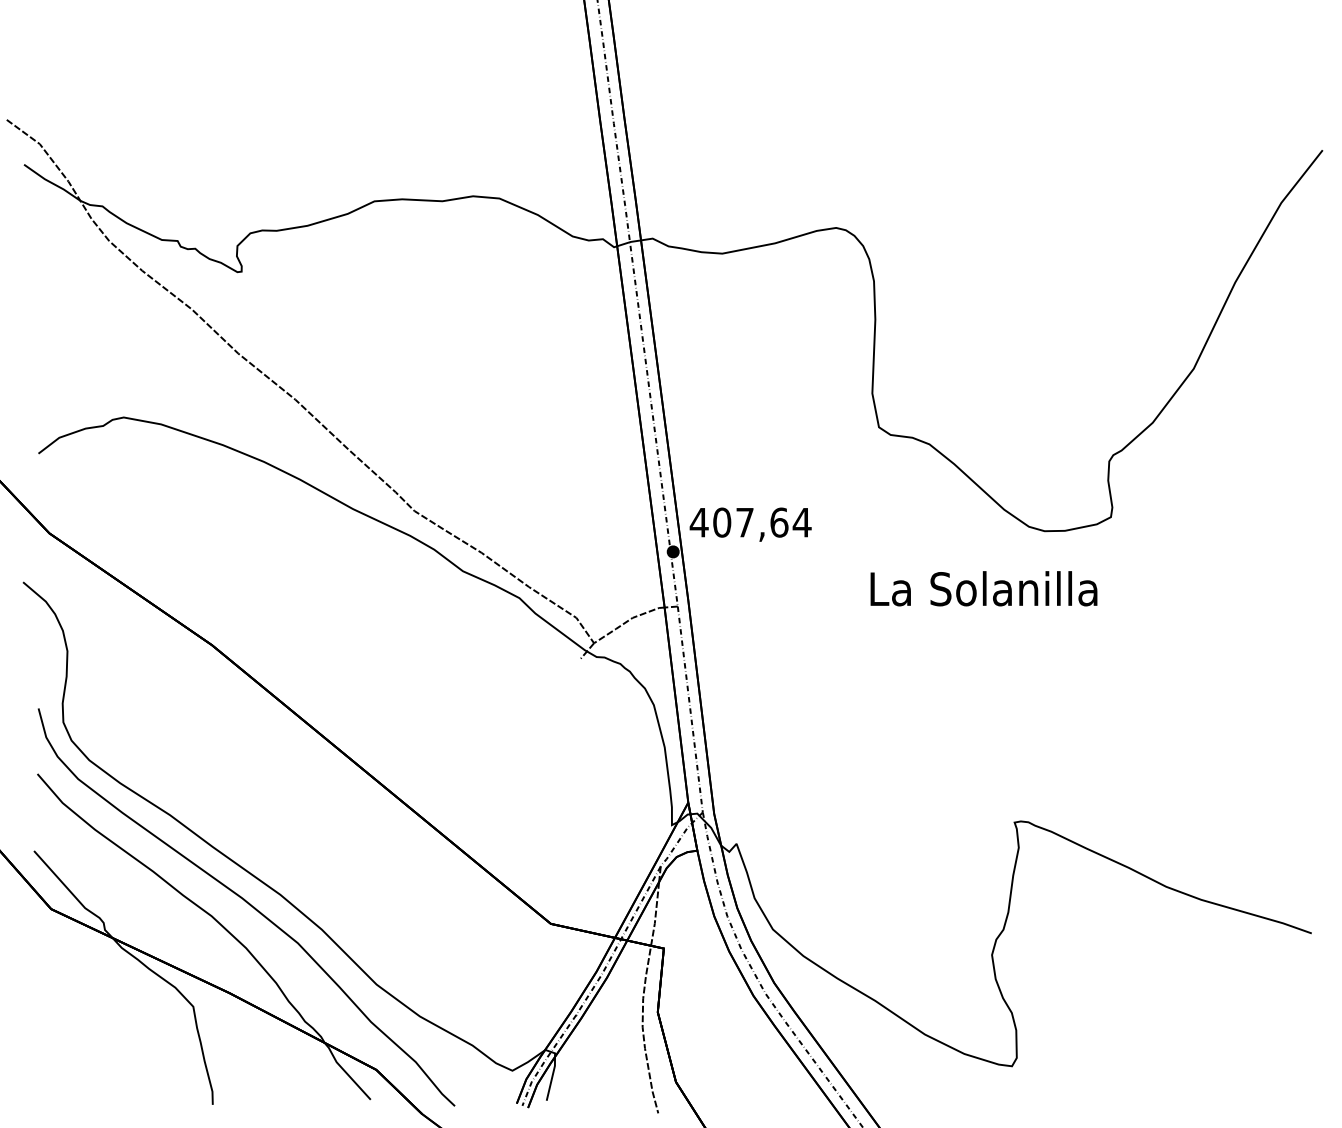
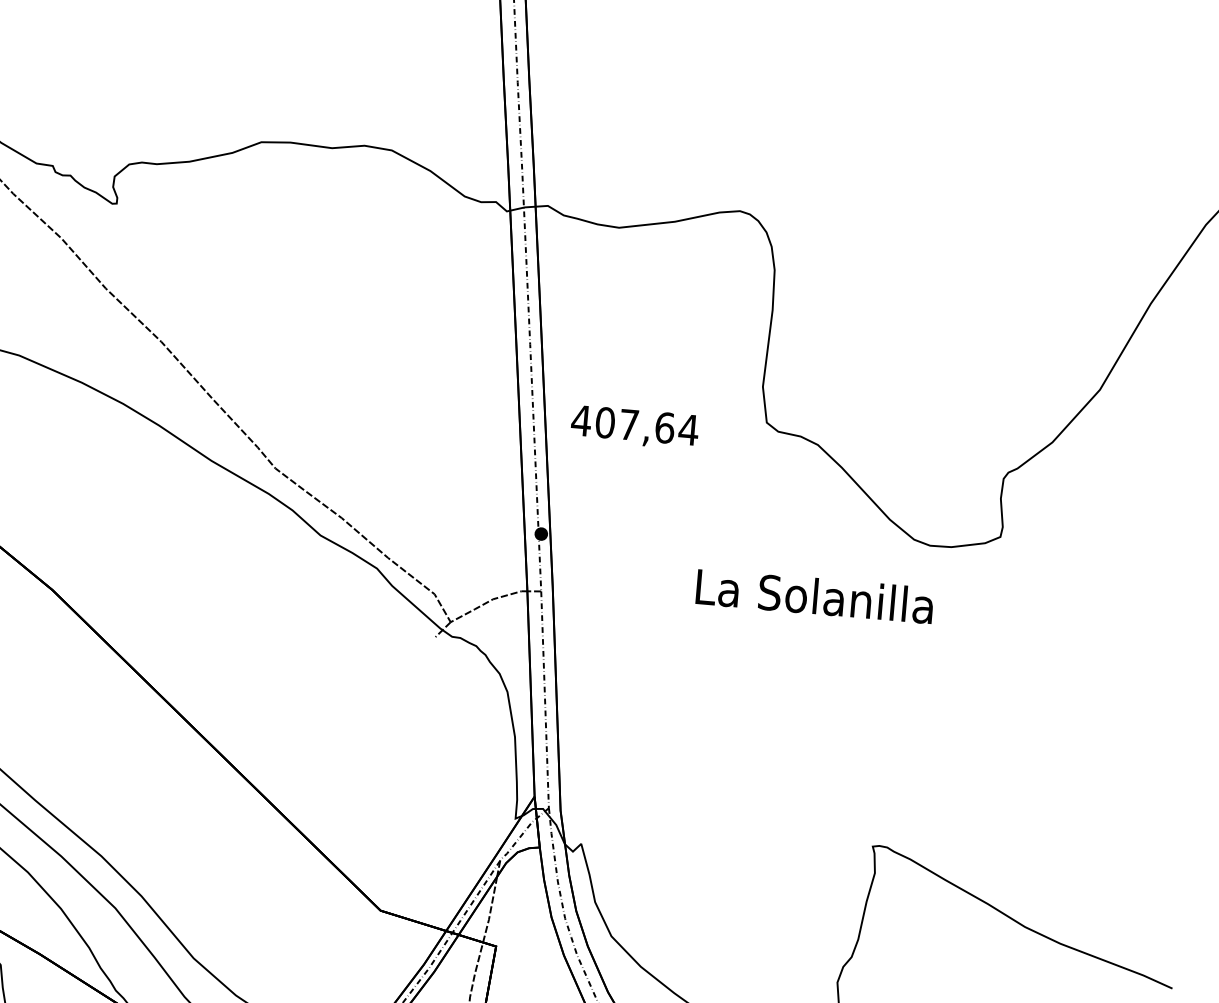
text: (750, 524) -> (634, 427), moved
text: (983, 588) -> (814, 595), moved

